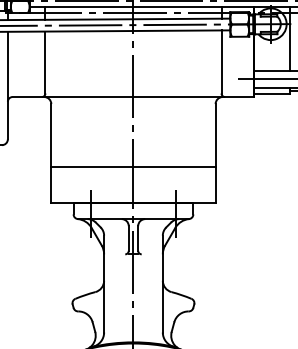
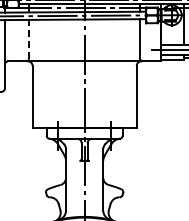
line: (44, 62) -> (28, 39), solid -> dashed
line: (133, 168) -> (84, 106), removed

